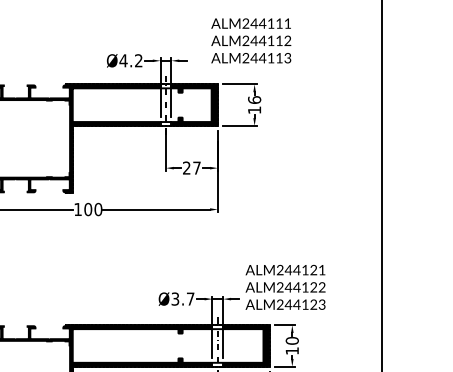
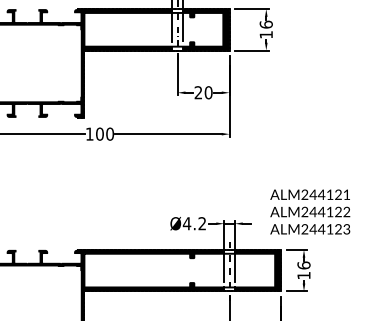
text: (196, 167) -> (208, 92), 27 -> 20
text: (285, 286) -> (310, 211), moved
text: (182, 298) -> (194, 223), 3.7 -> 4.2
text: (291, 340) -> (303, 265), 10 -> 16

